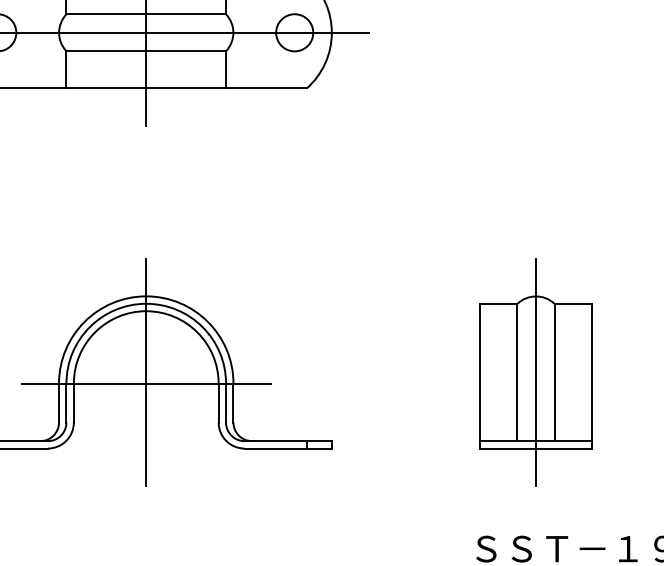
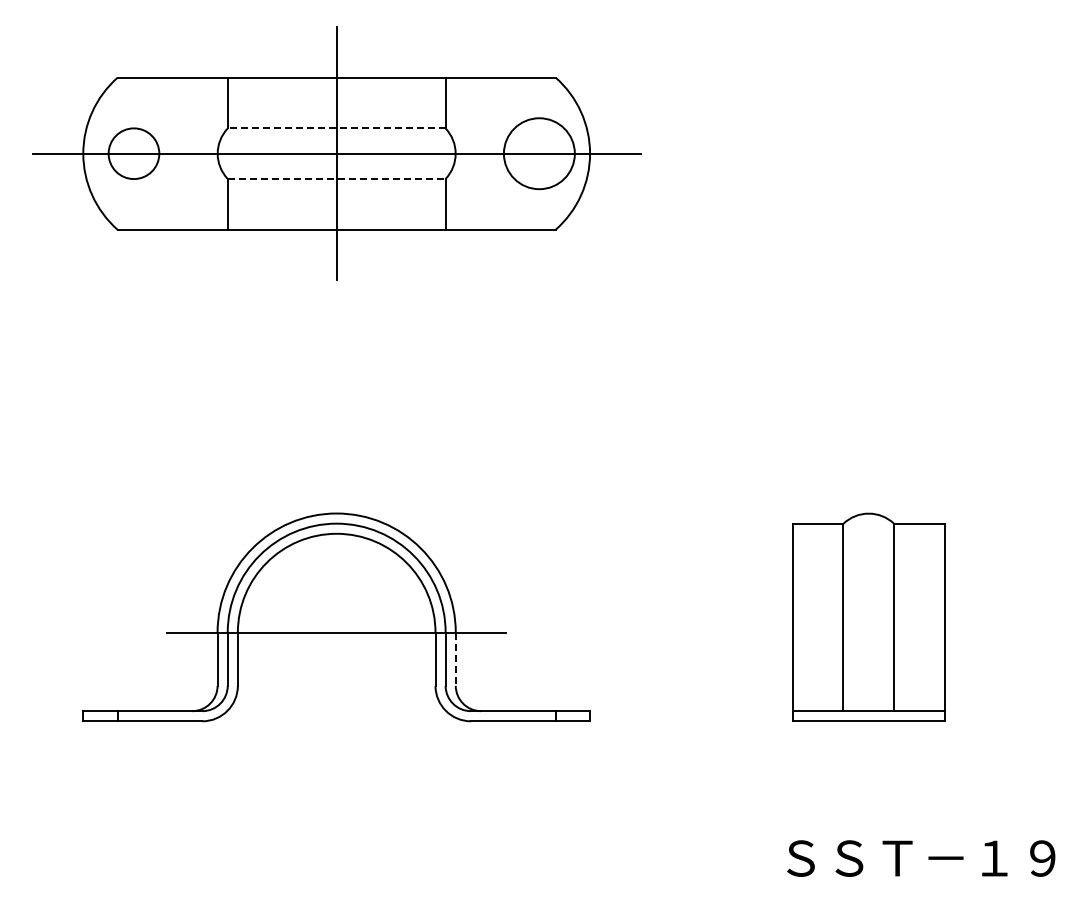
line: (146, 14) -> (336, 128), solid -> dashed
circle: (294, 32) -> (539, 153), size x1.4
line: (146, 51) -> (336, 179), solid -> dashed
line: (146, 371) -> (336, 616), removed
line: (535, 371) -> (868, 616), removed
line: (233, 403) -> (455, 659), solid -> dashed

